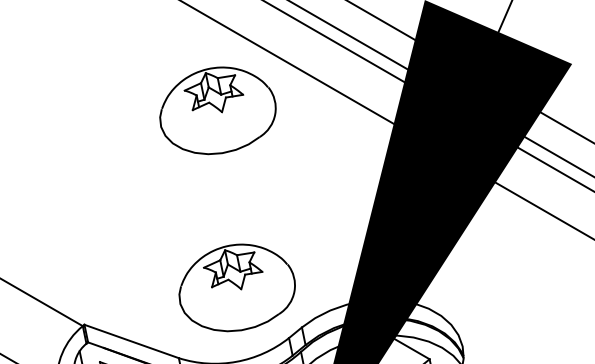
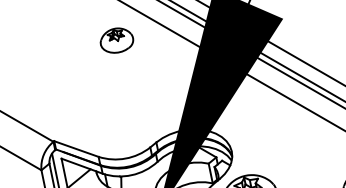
part: (216, 110) -> (116, 40), size x0.6
part: (236, 287) -> (125, 123), removed

